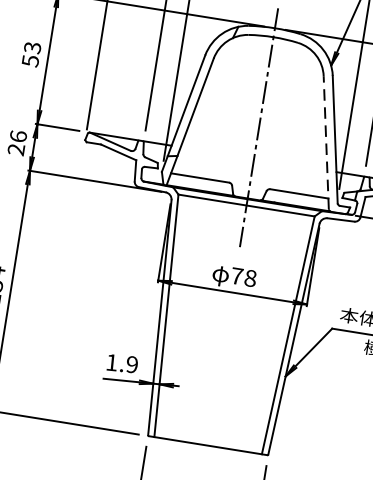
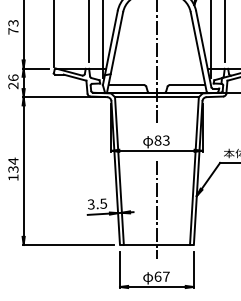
text: (30, 61) -> (13, 31), 53 -> 73
line: (326, 141) -> (198, 51), dashed -> solid
text: (242, 276) -> (161, 140), 78 -> 83
text: (122, 362) -> (97, 203), 1.9 -> 3.5
line: (216, 387) -> (156, 209), added

